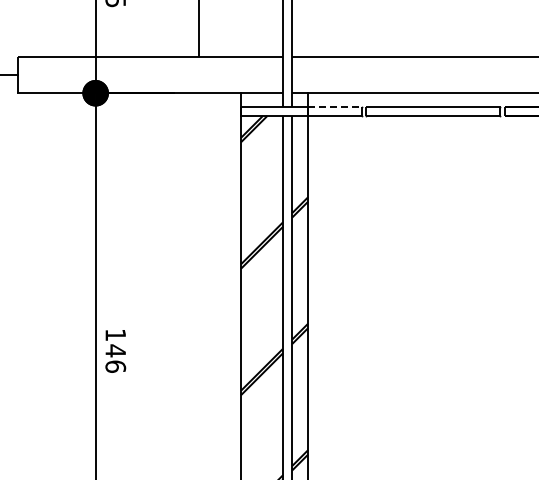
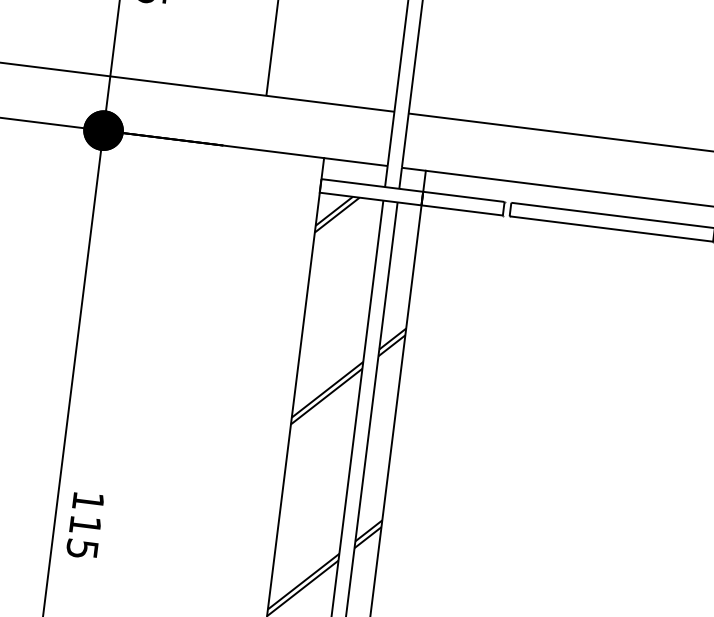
line: (334, 107) -> (463, 197), dashed -> solid
text: (115, 358) -> (83, 536), 146 -> 115

